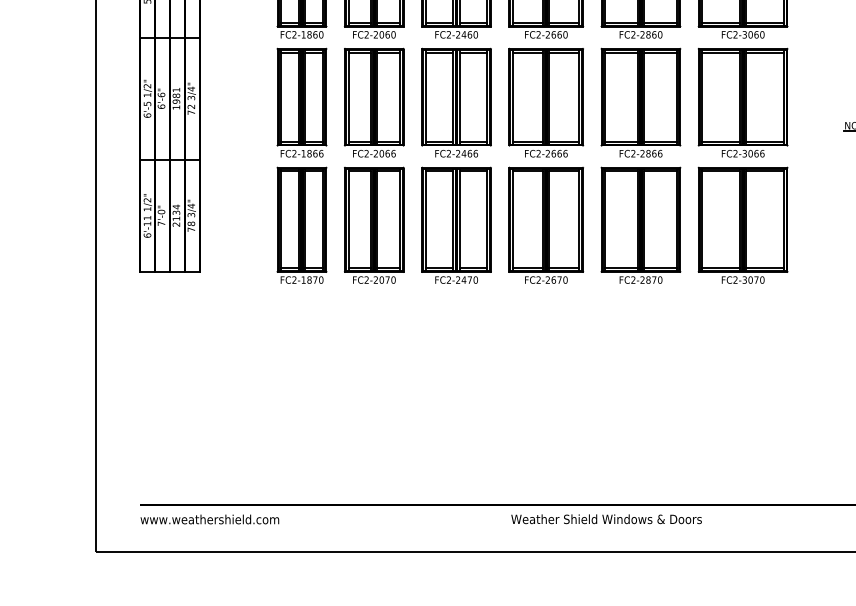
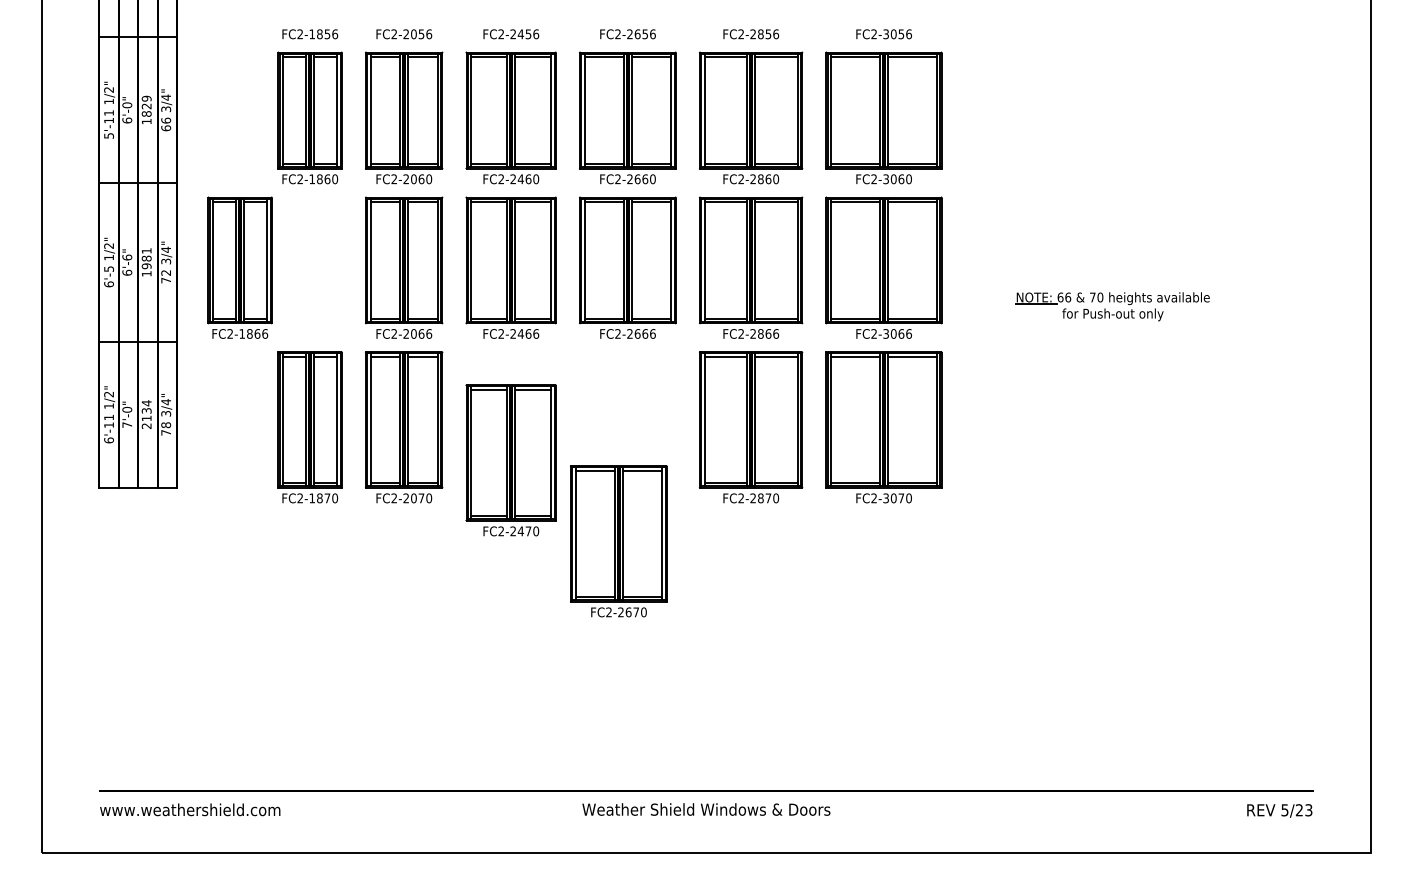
part: (301, 102) -> (239, 267), moved
part: (456, 225) -> (510, 460), moved
part: (545, 225) -> (618, 541), moved

